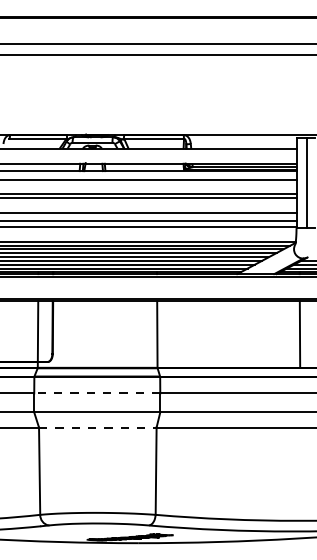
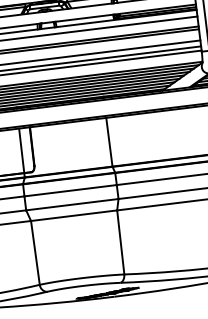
line: (96, 393) -> (70, 190), dashed -> solid
line: (97, 427) -> (73, 215), dashed -> solid

